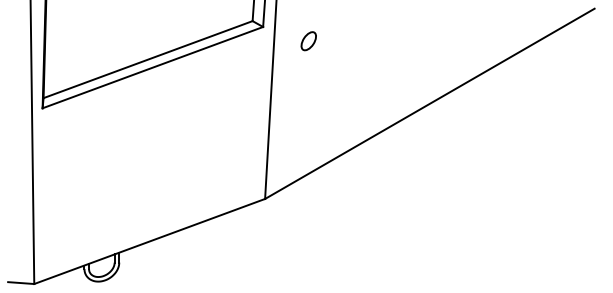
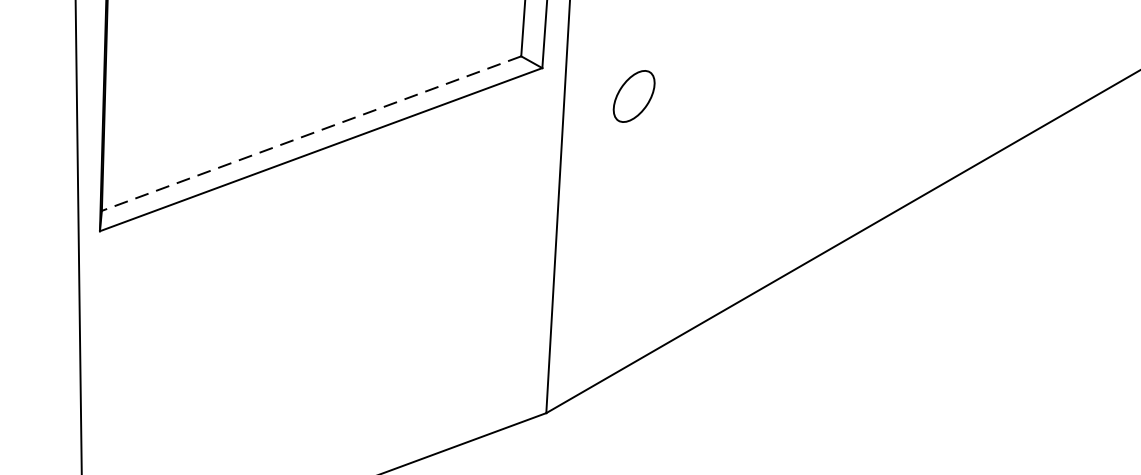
part: (308, 41) -> (633, 97), size x1.4
line: (147, 59) -> (310, 133), solid -> dashed

